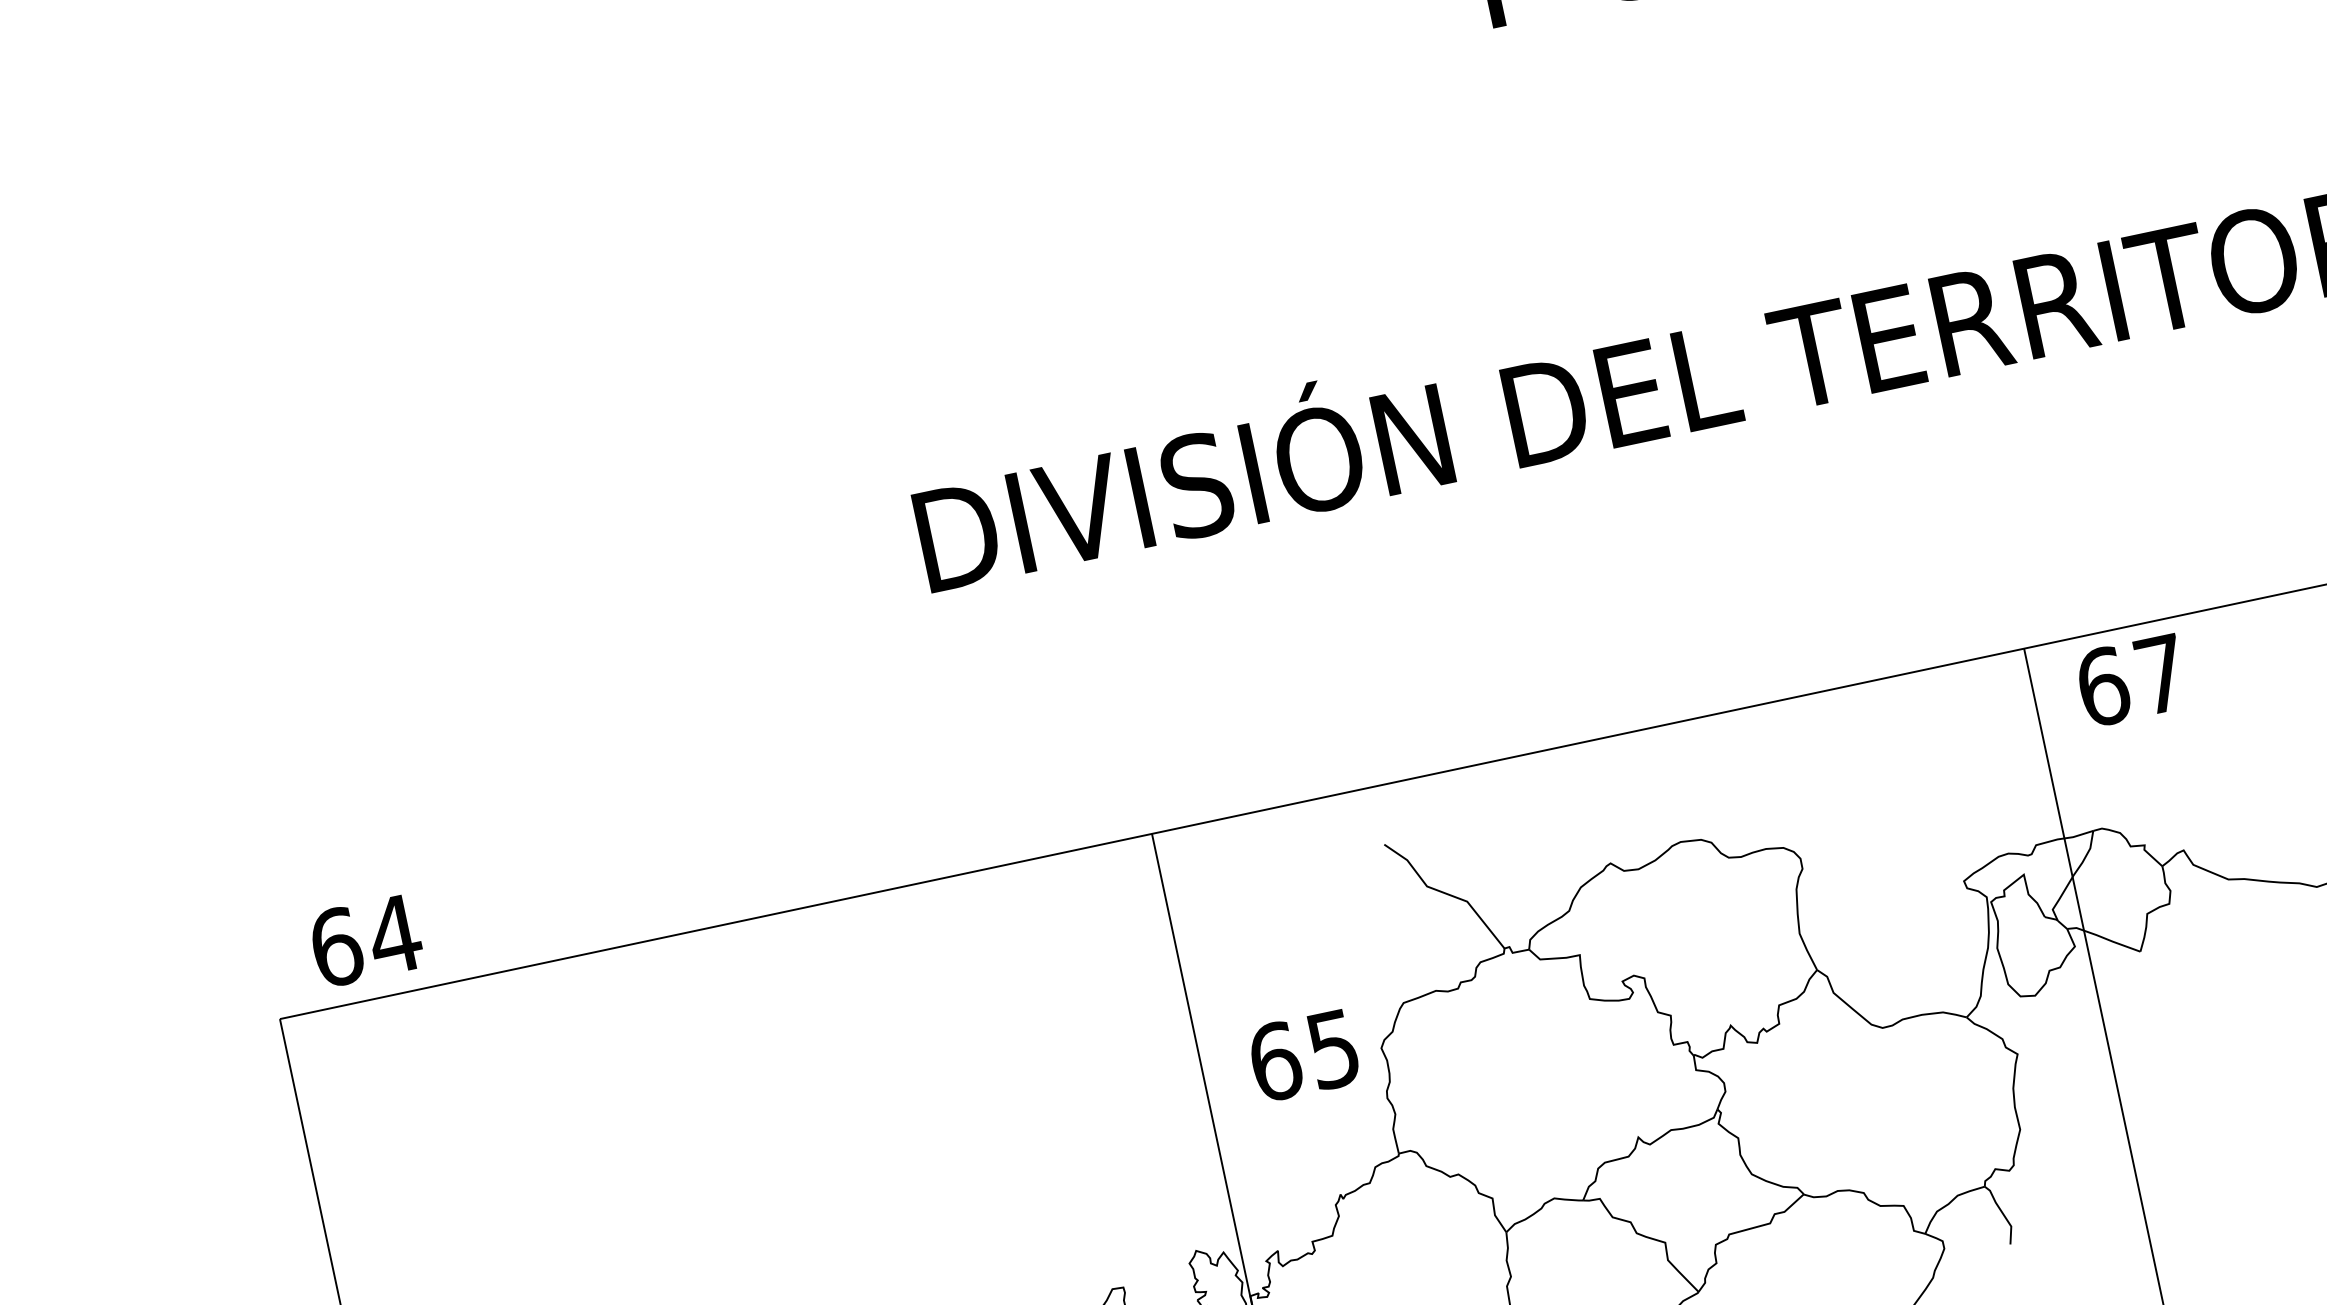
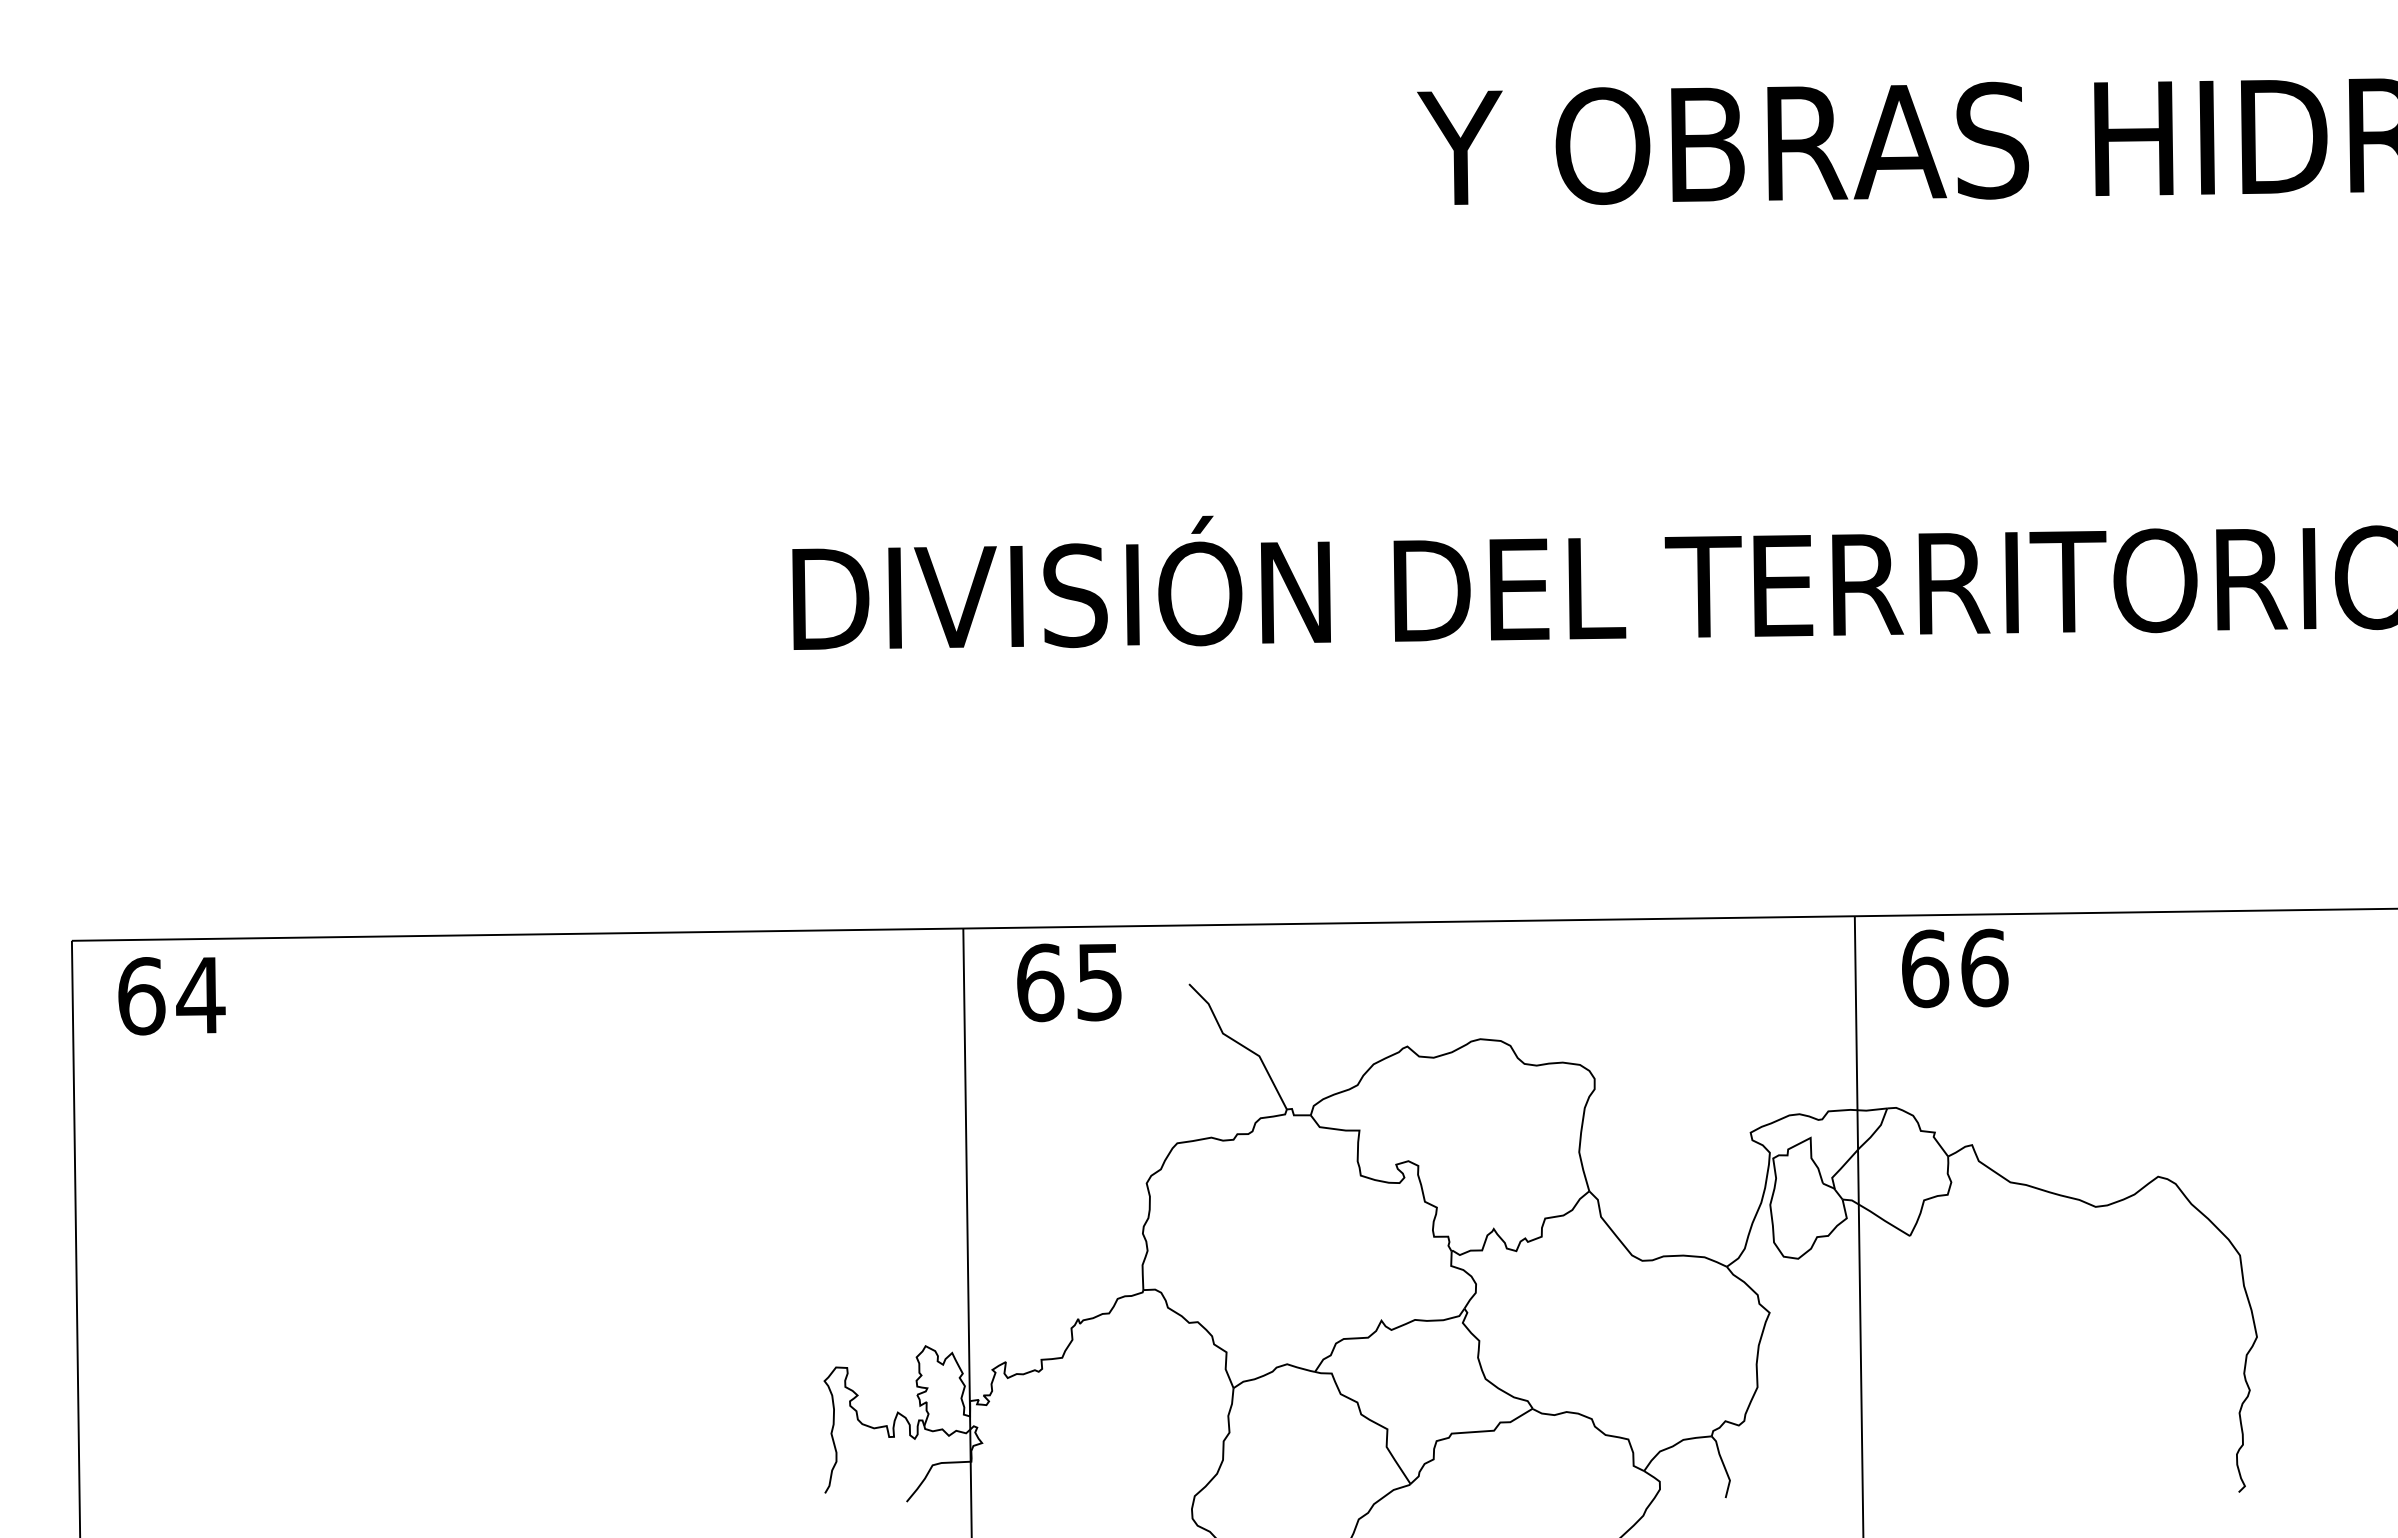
text: (2161, 673) -> (1984, 967), 67 -> 66
text: (366, 941) -> (171, 996), moved
text: (1304, 1055) -> (1069, 982), moved

